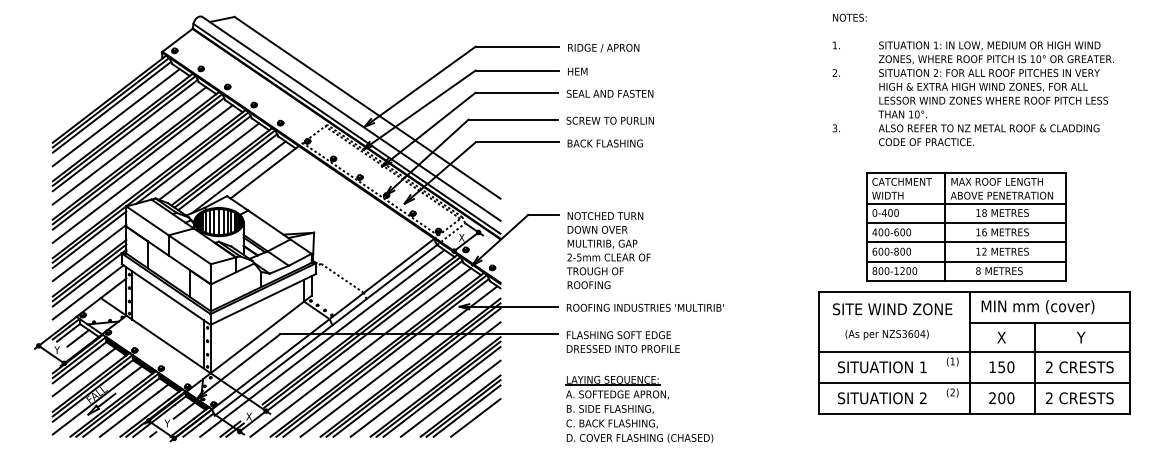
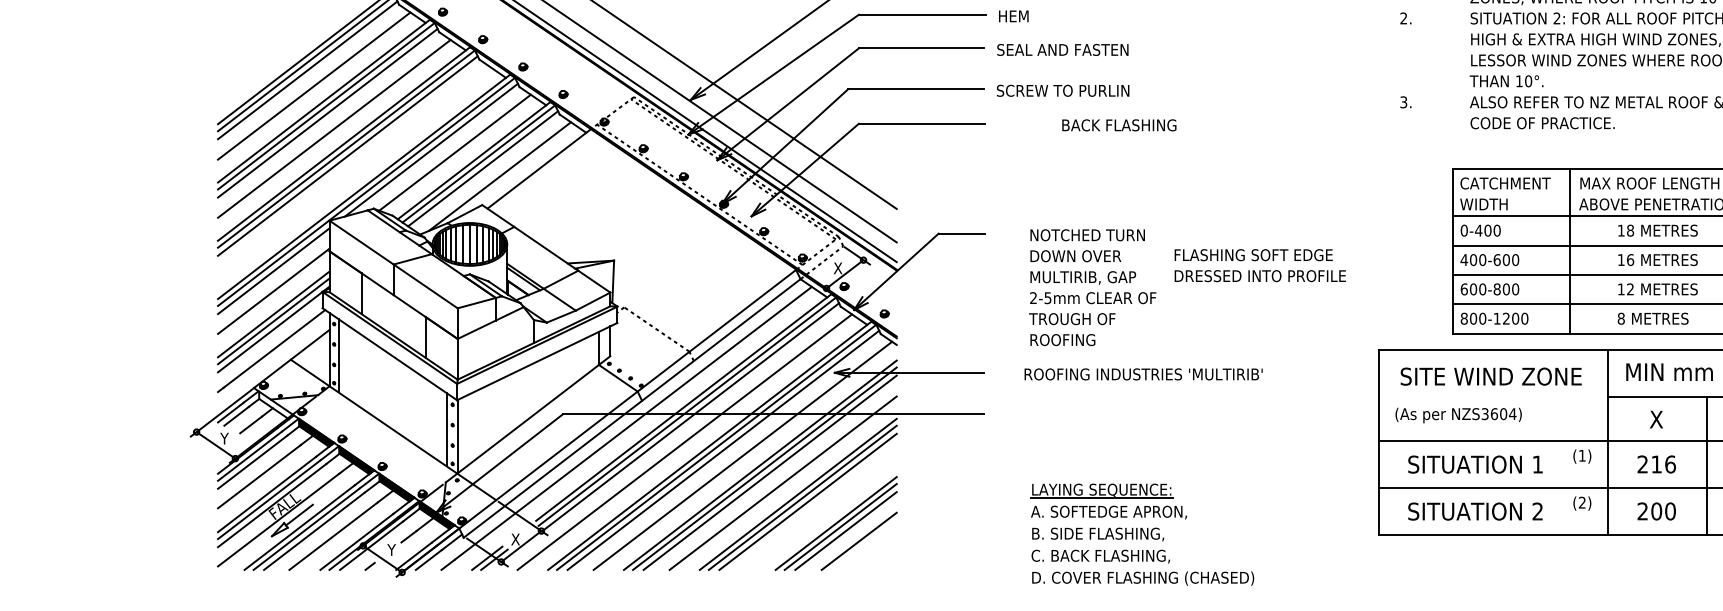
text: (604, 143) -> (1118, 125), moved
line: (142, 173) -> (353, 170), removed
text: (608, 250) -> (1092, 287), moved
text: (644, 307) -> (1142, 373), moved
text: (886, 334) -> (1457, 414), moved
text: (622, 341) -> (1259, 264), moved
text: (1001, 367) -> (1656, 464), 150 -> 216
line: (450, 398) -> (820, 511), removed
part: (639, 409) -> (1142, 534), moved

